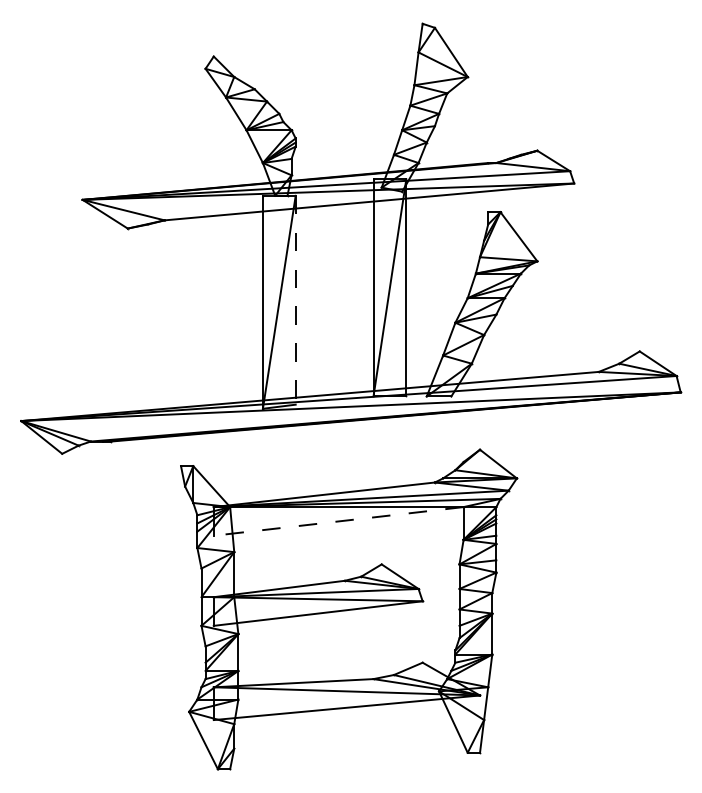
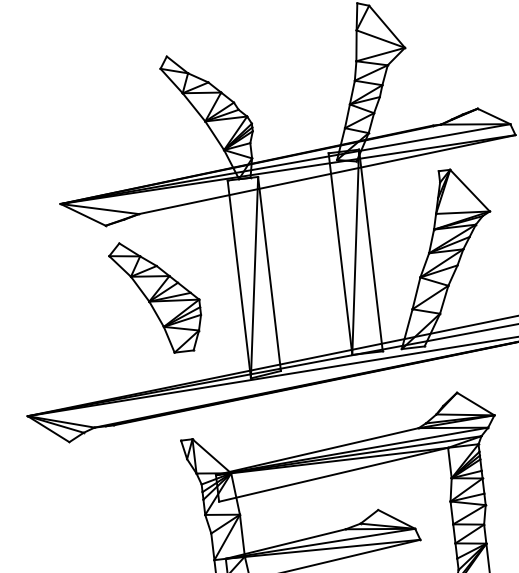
line: (295, 300) -> (269, 274), dashed -> solid
part: (172, 310) -> (156, 296), added
line: (338, 521) -> (333, 474), dashed -> solid

